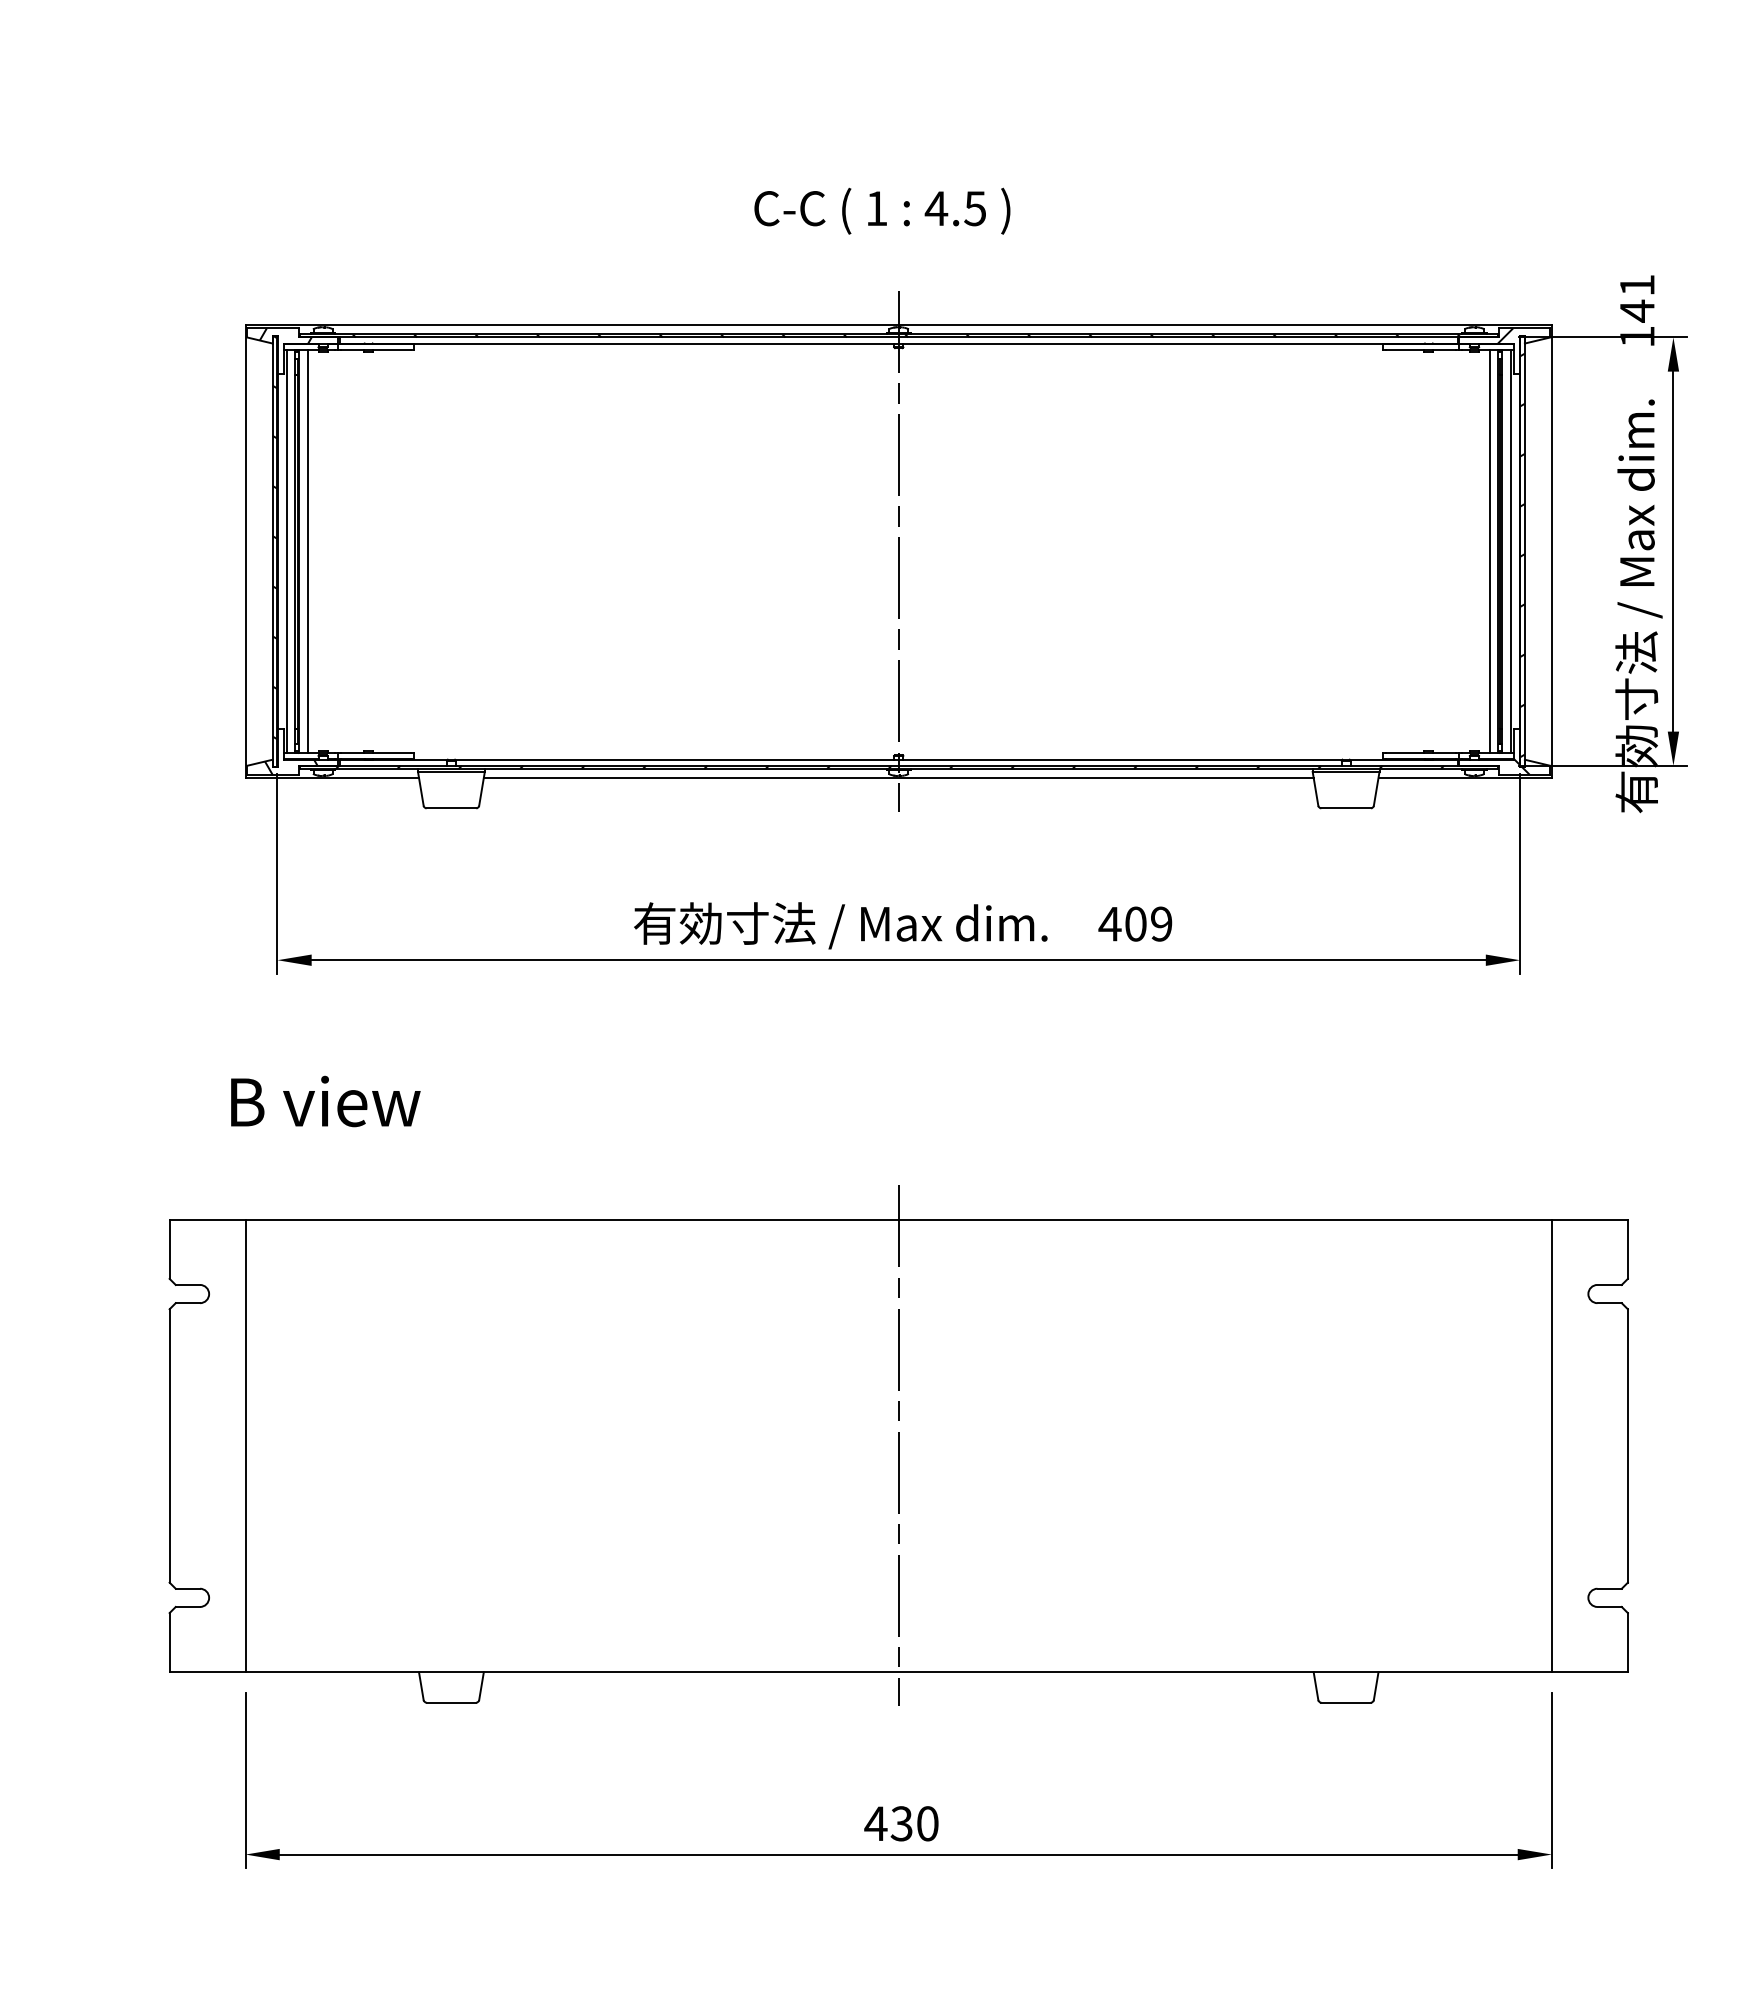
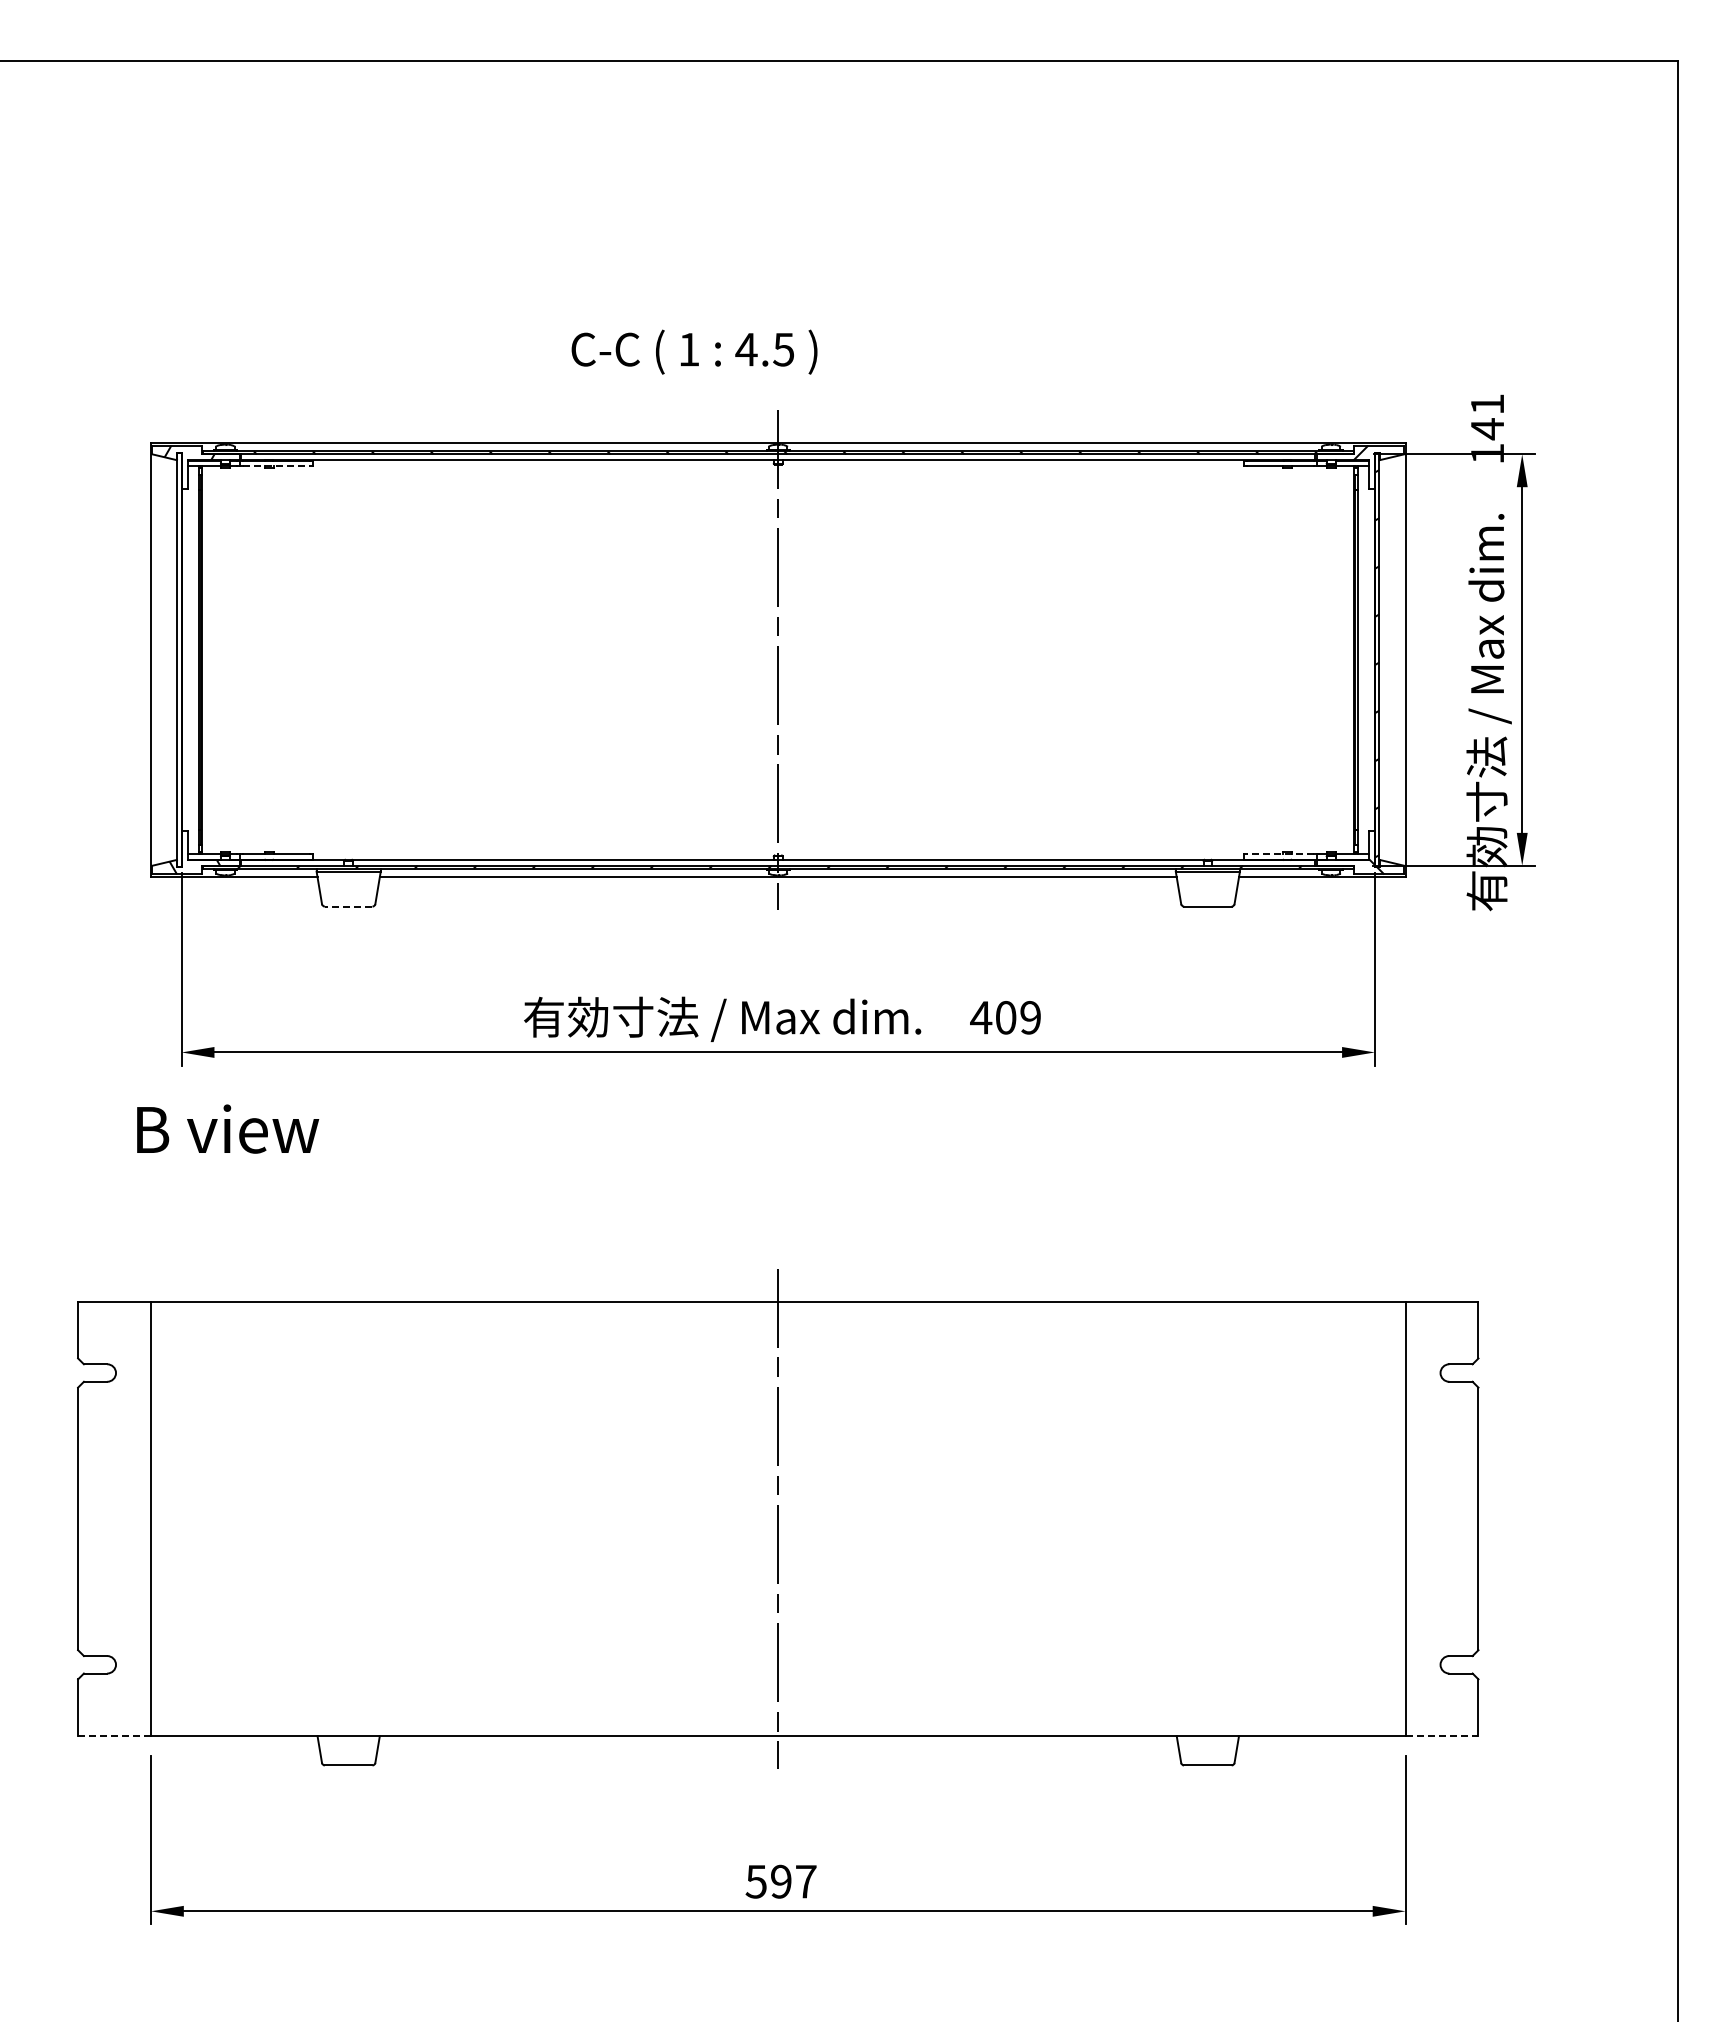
text: (882, 210) -> (694, 351), moved
line: (376, 350) -> (276, 466), solid -> dashed
hatch: (275, 537) -> (179, 646), removed
line: (286, 551) -> (190, 659), removed
line: (307, 551) -> (210, 659), removed
line: (1489, 551) -> (1345, 659), removed
line: (1511, 551) -> (1366, 659), removed
line: (1421, 753) -> (1280, 853), solid -> dashed
line: (451, 808) -> (348, 906), solid -> dashed
text: (326, 1100) -> (228, 1128), moved
line: (208, 1672) -> (115, 1736), solid -> dashed
line: (1590, 1672) -> (1442, 1736), solid -> dashed
text: (901, 1823) -> (780, 1881), 430 -> 597

